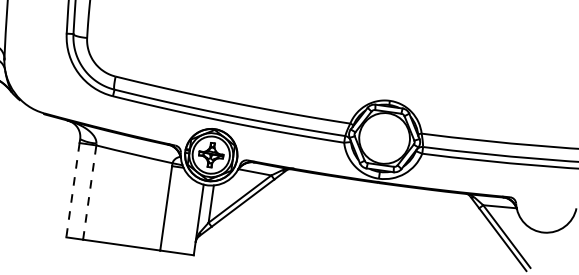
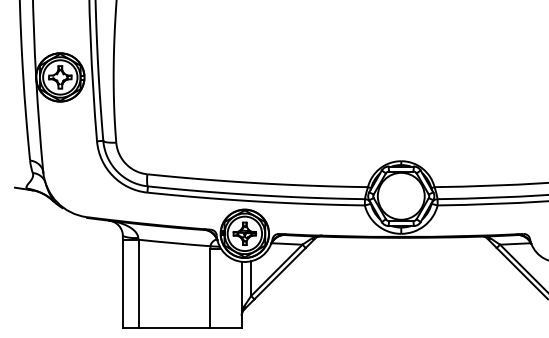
line: (72, 189) -> (122, 283), dashed -> solid
line: (89, 192) -> (138, 283), dashed -> solid

